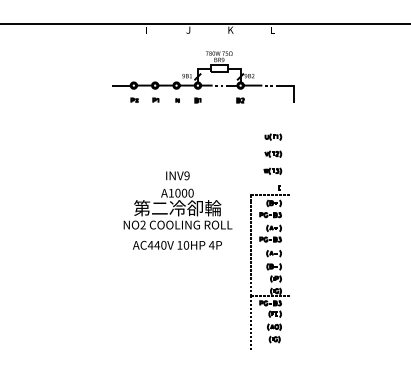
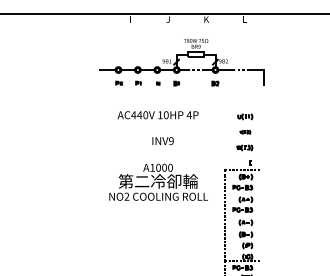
part: (273, 153) -> (245, 131), size x0.7
text: (177, 175) -> (162, 140), moved
text: (177, 245) -> (158, 115), moved

